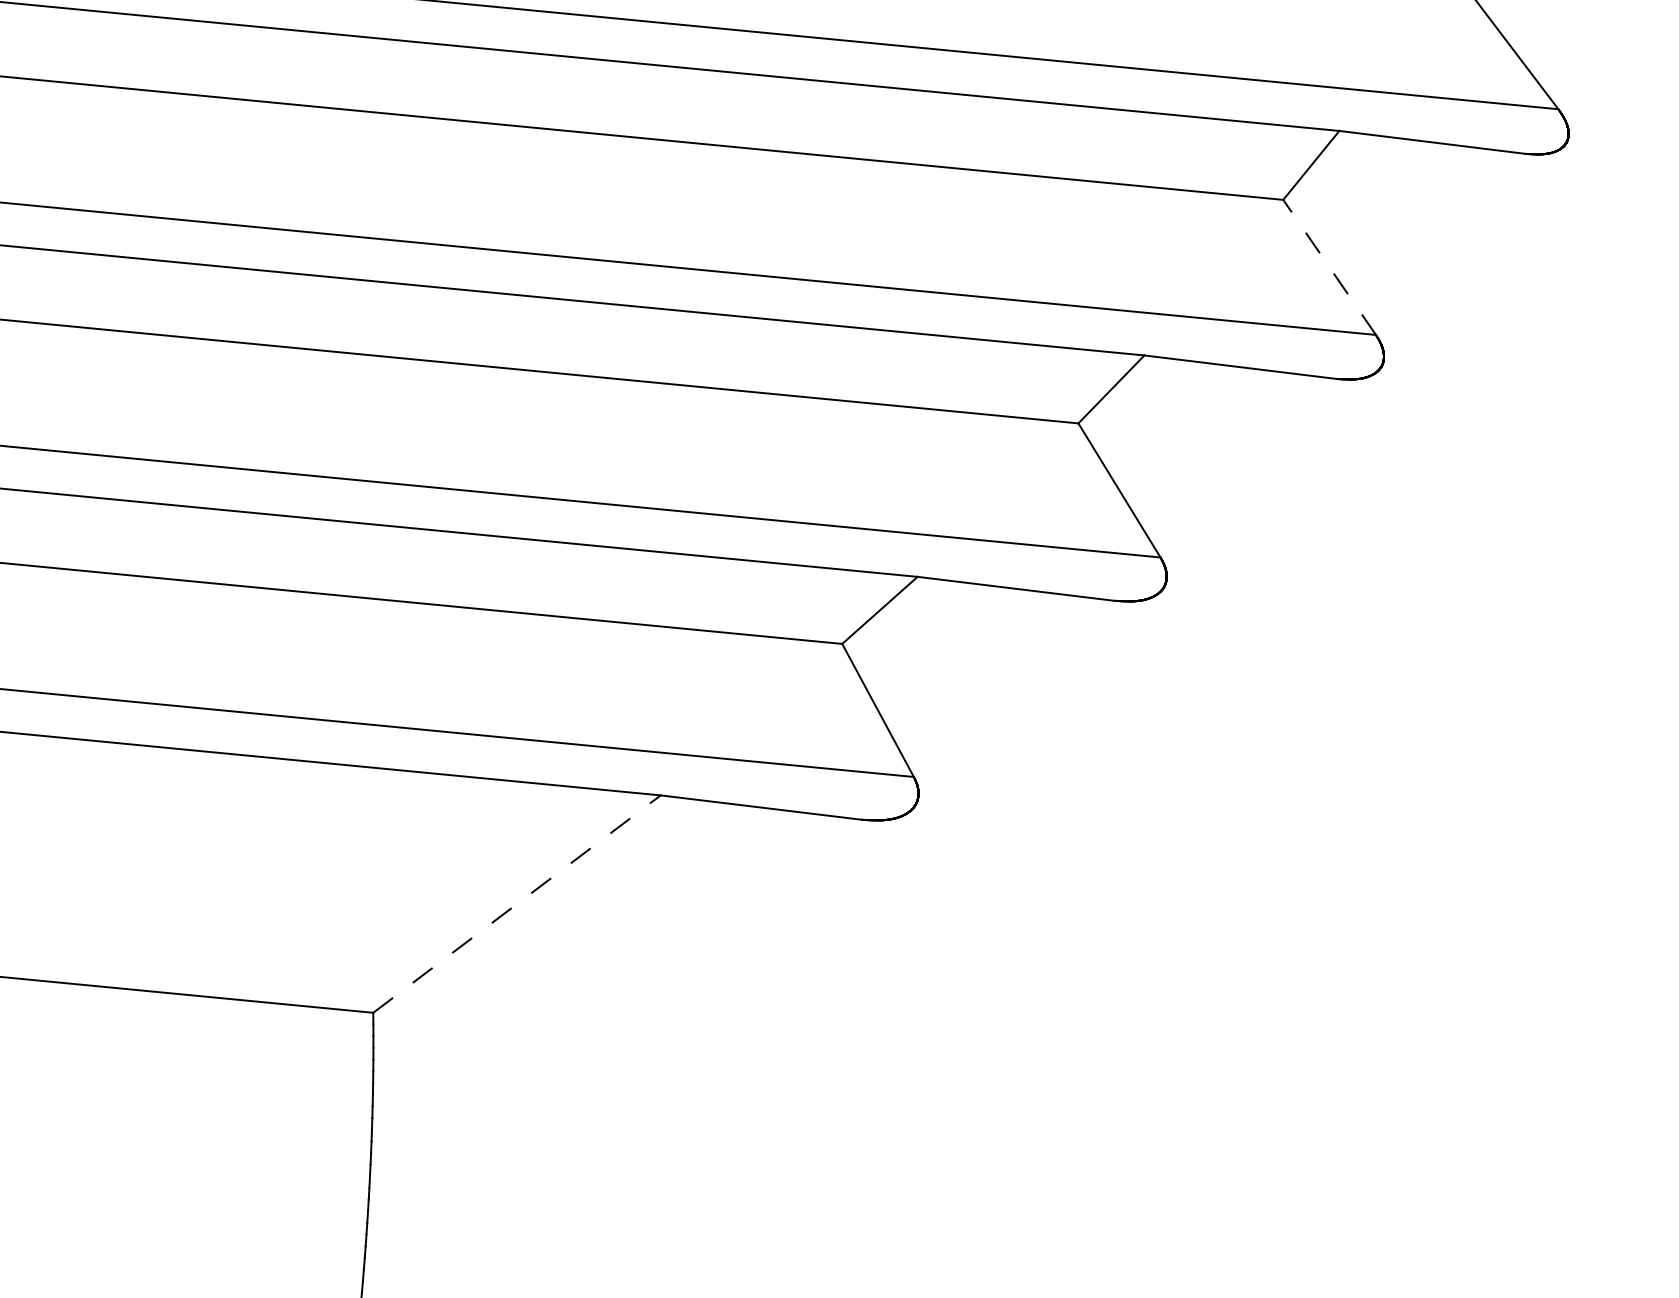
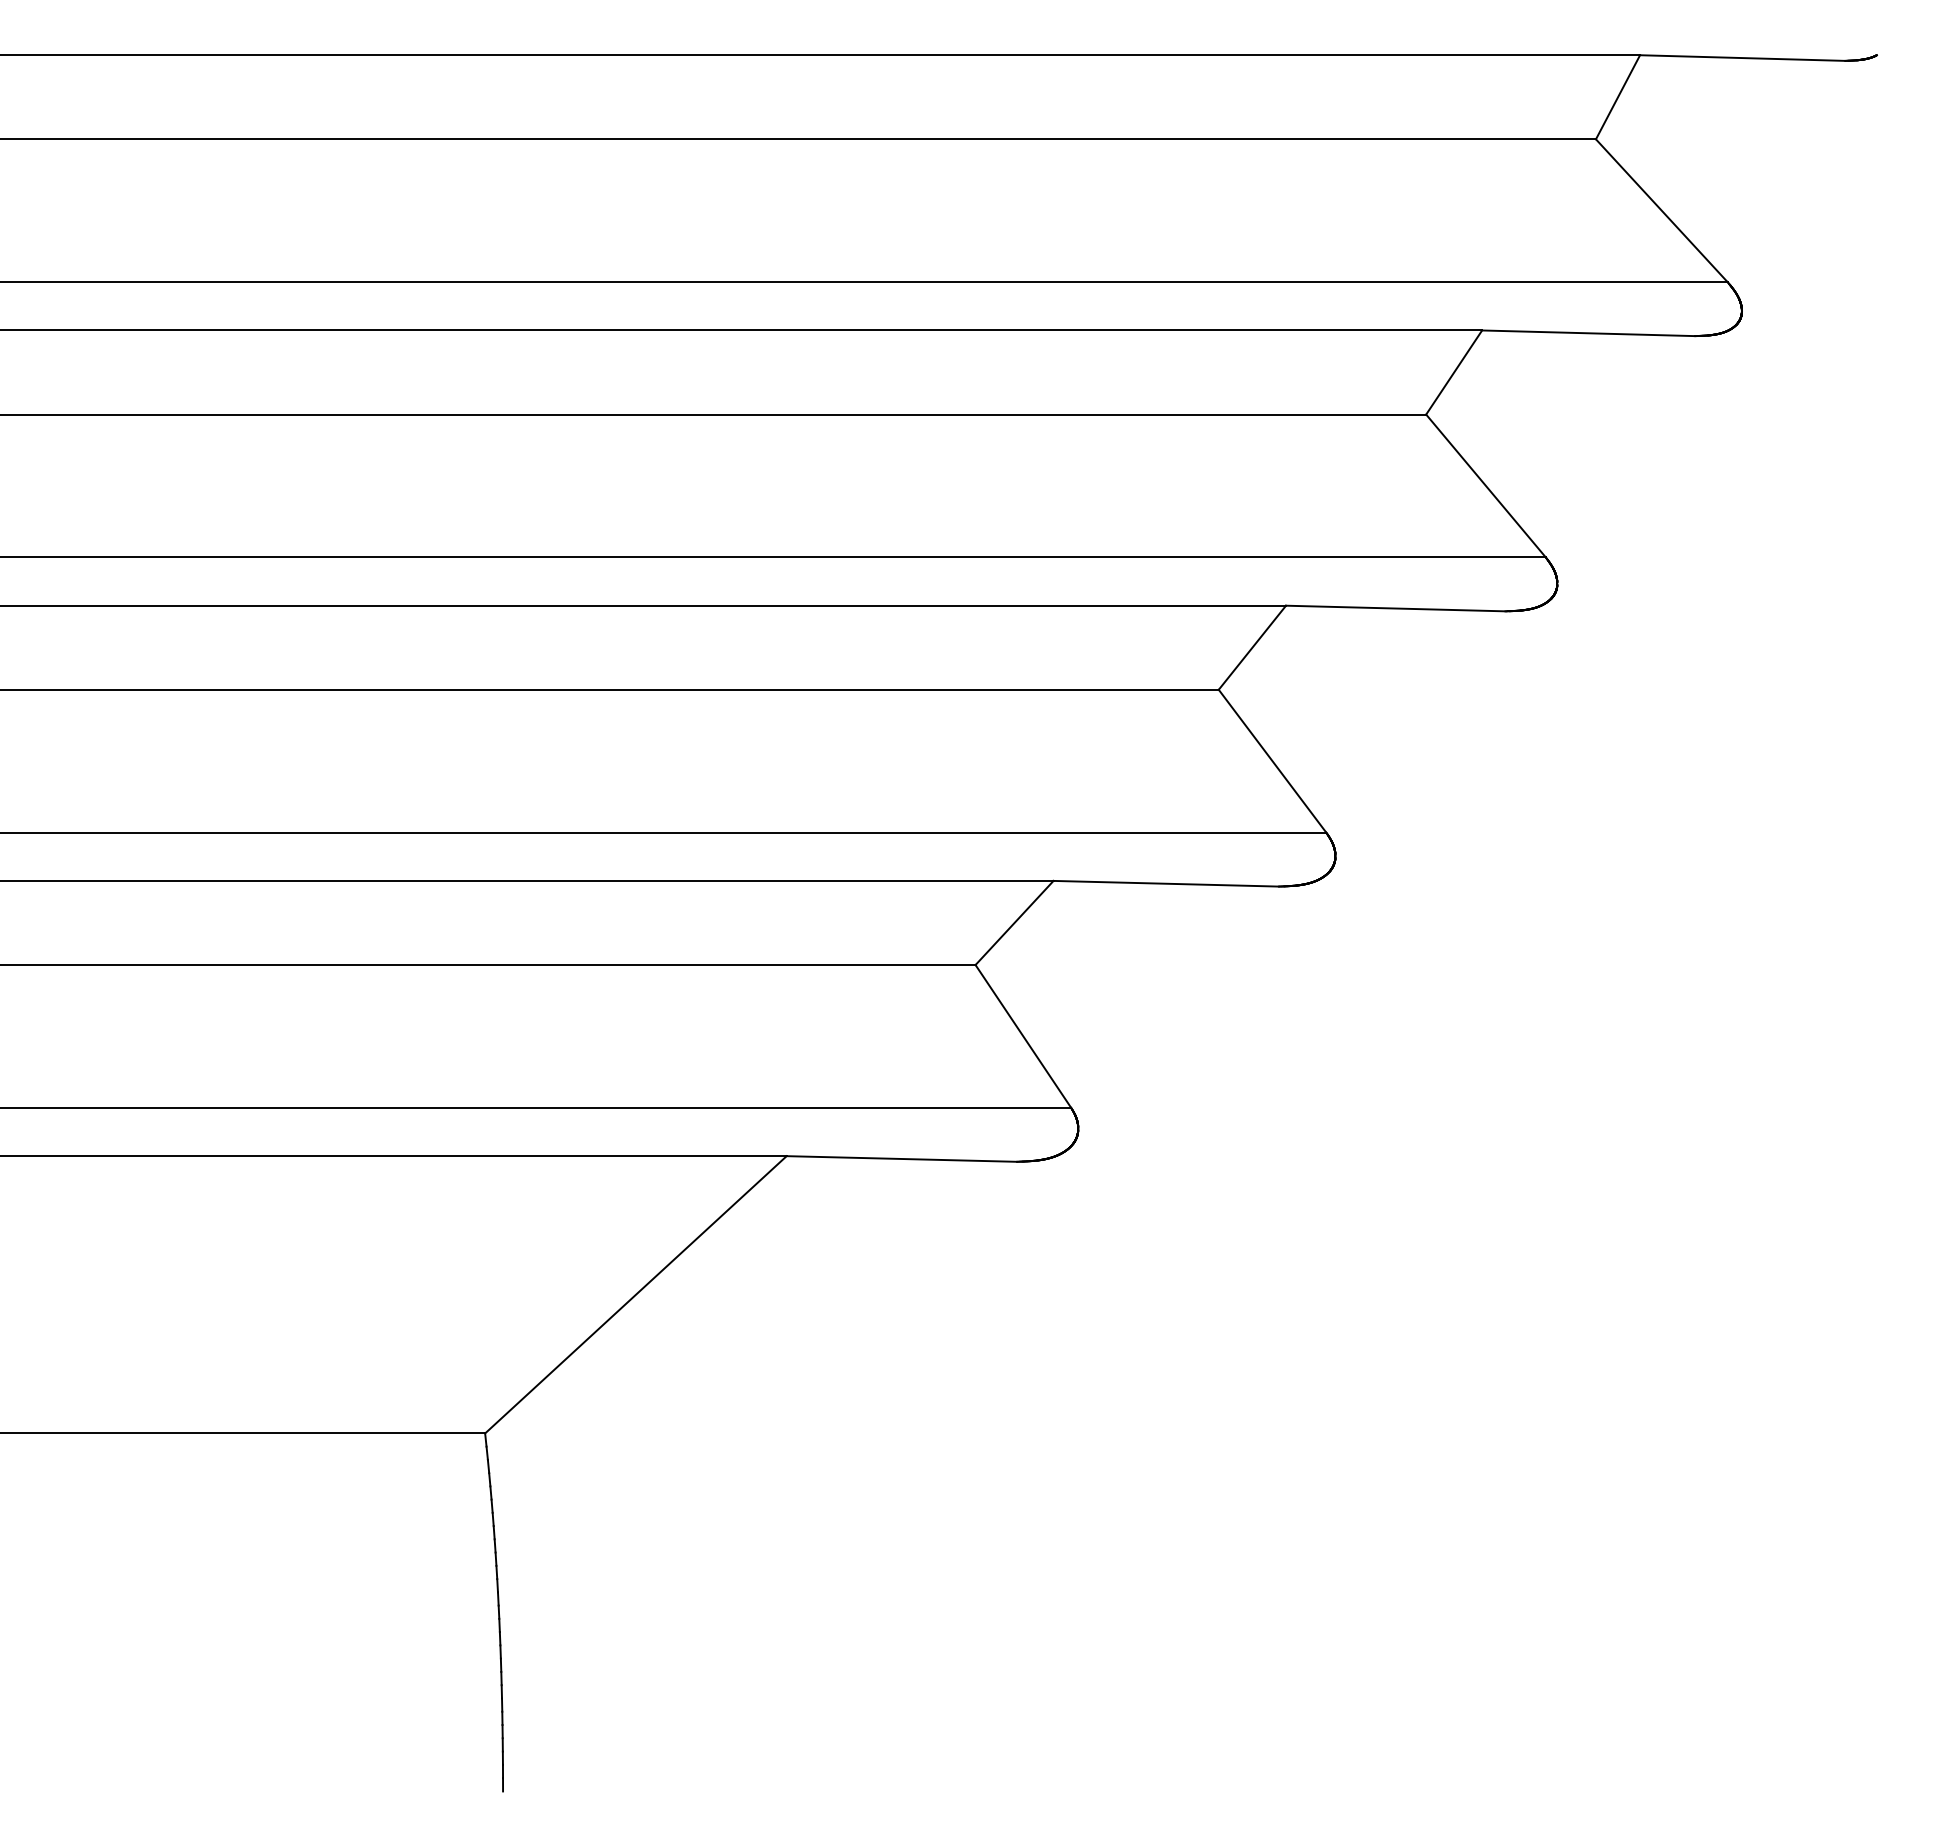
line: (1329, 266) -> (1485, 485), dashed -> solid
line: (516, 903) -> (635, 1294), dashed -> solid

